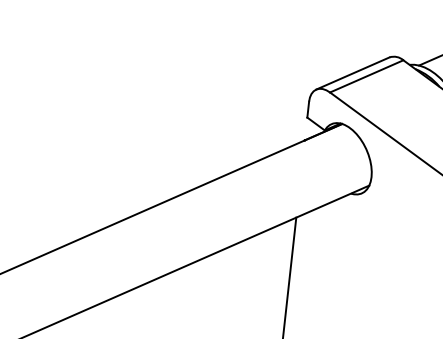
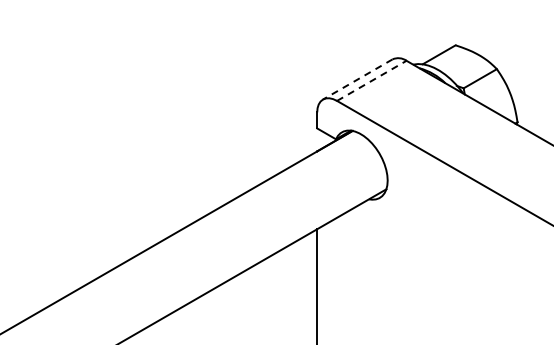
line: (352, 73) -> (357, 79), solid -> dashed
line: (367, 76) -> (372, 80), solid -> dashed

